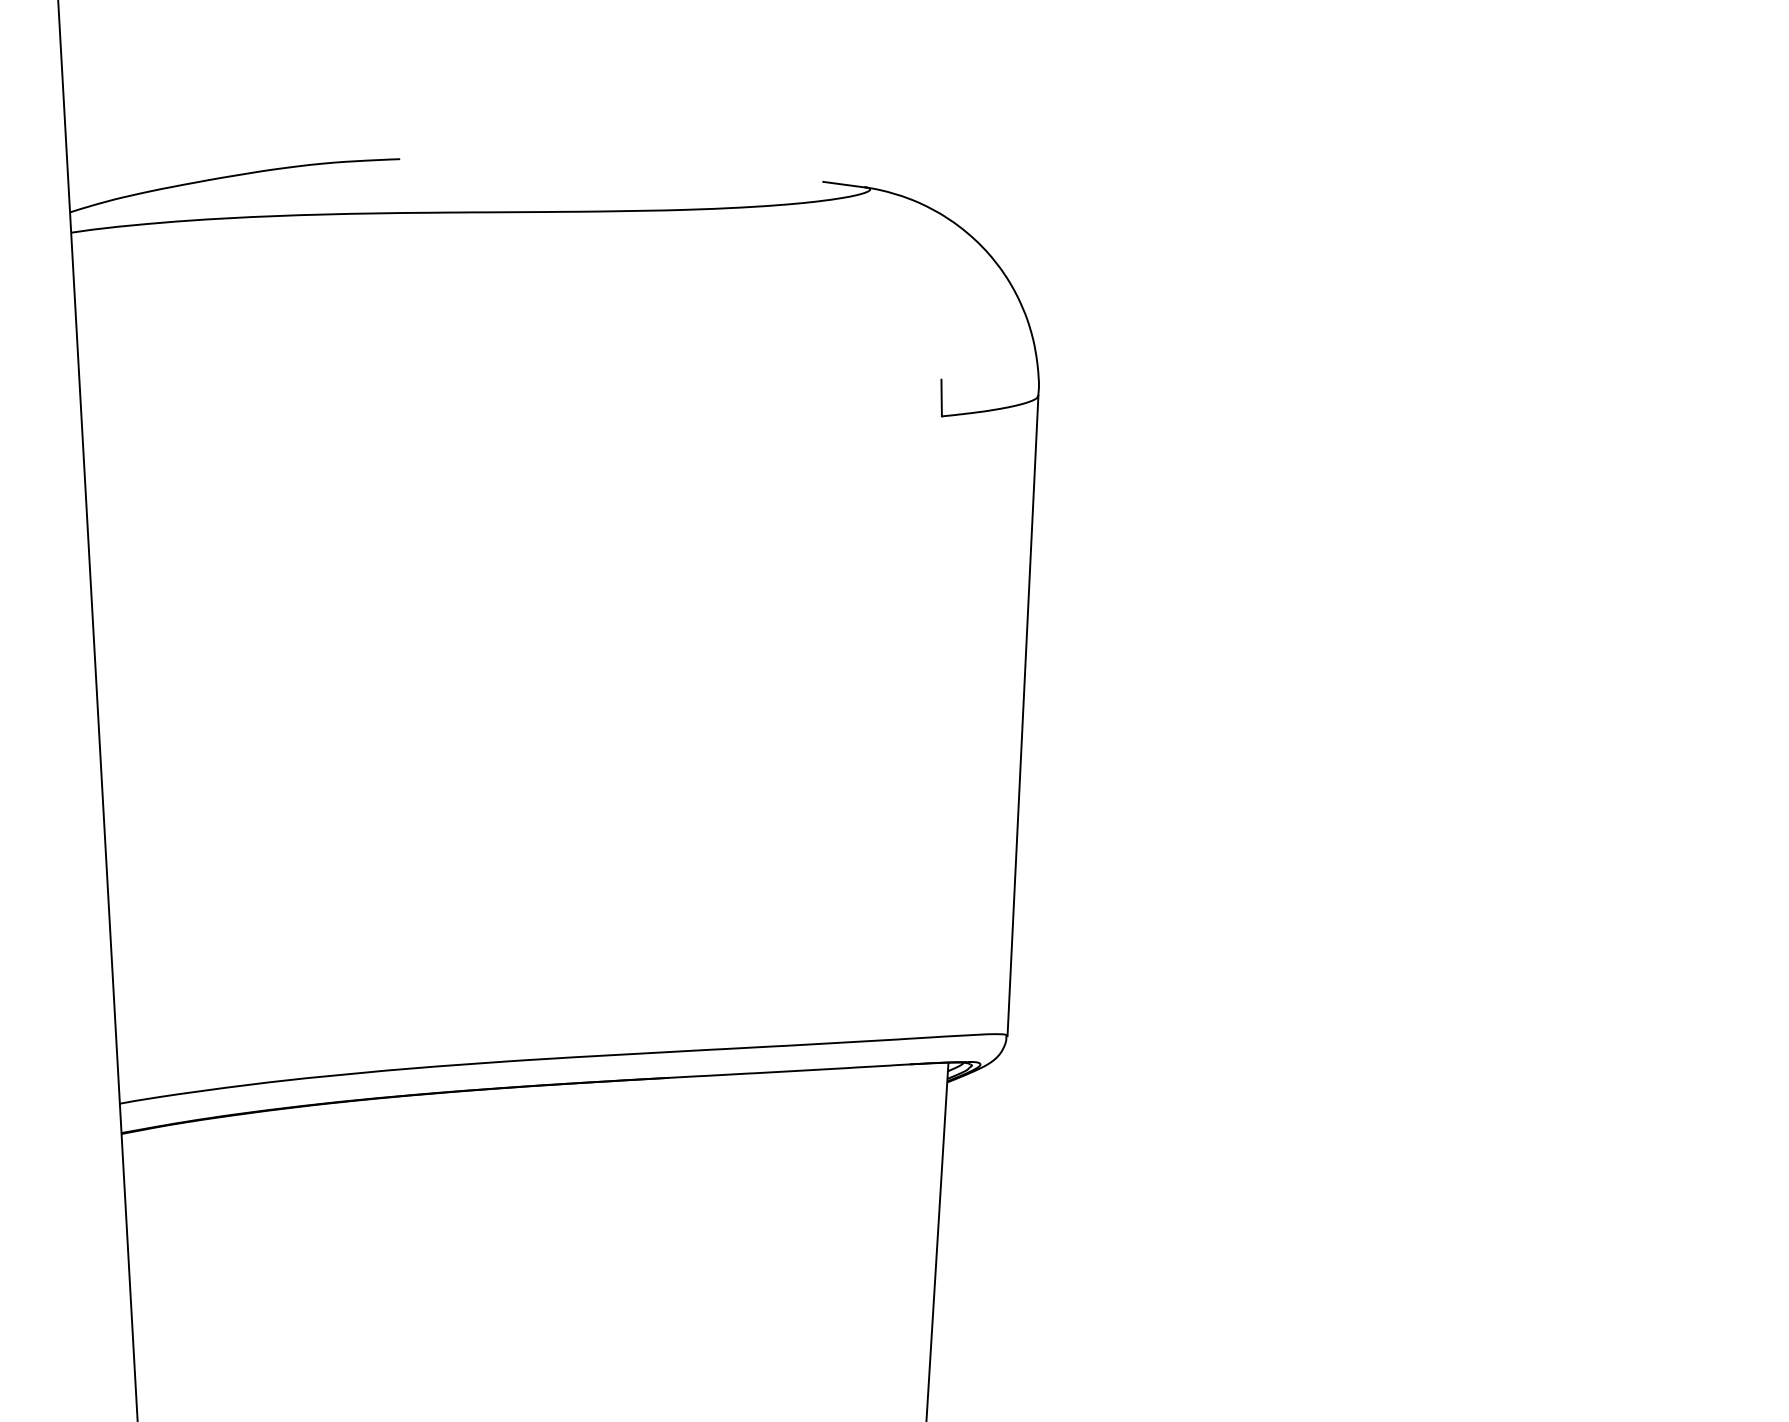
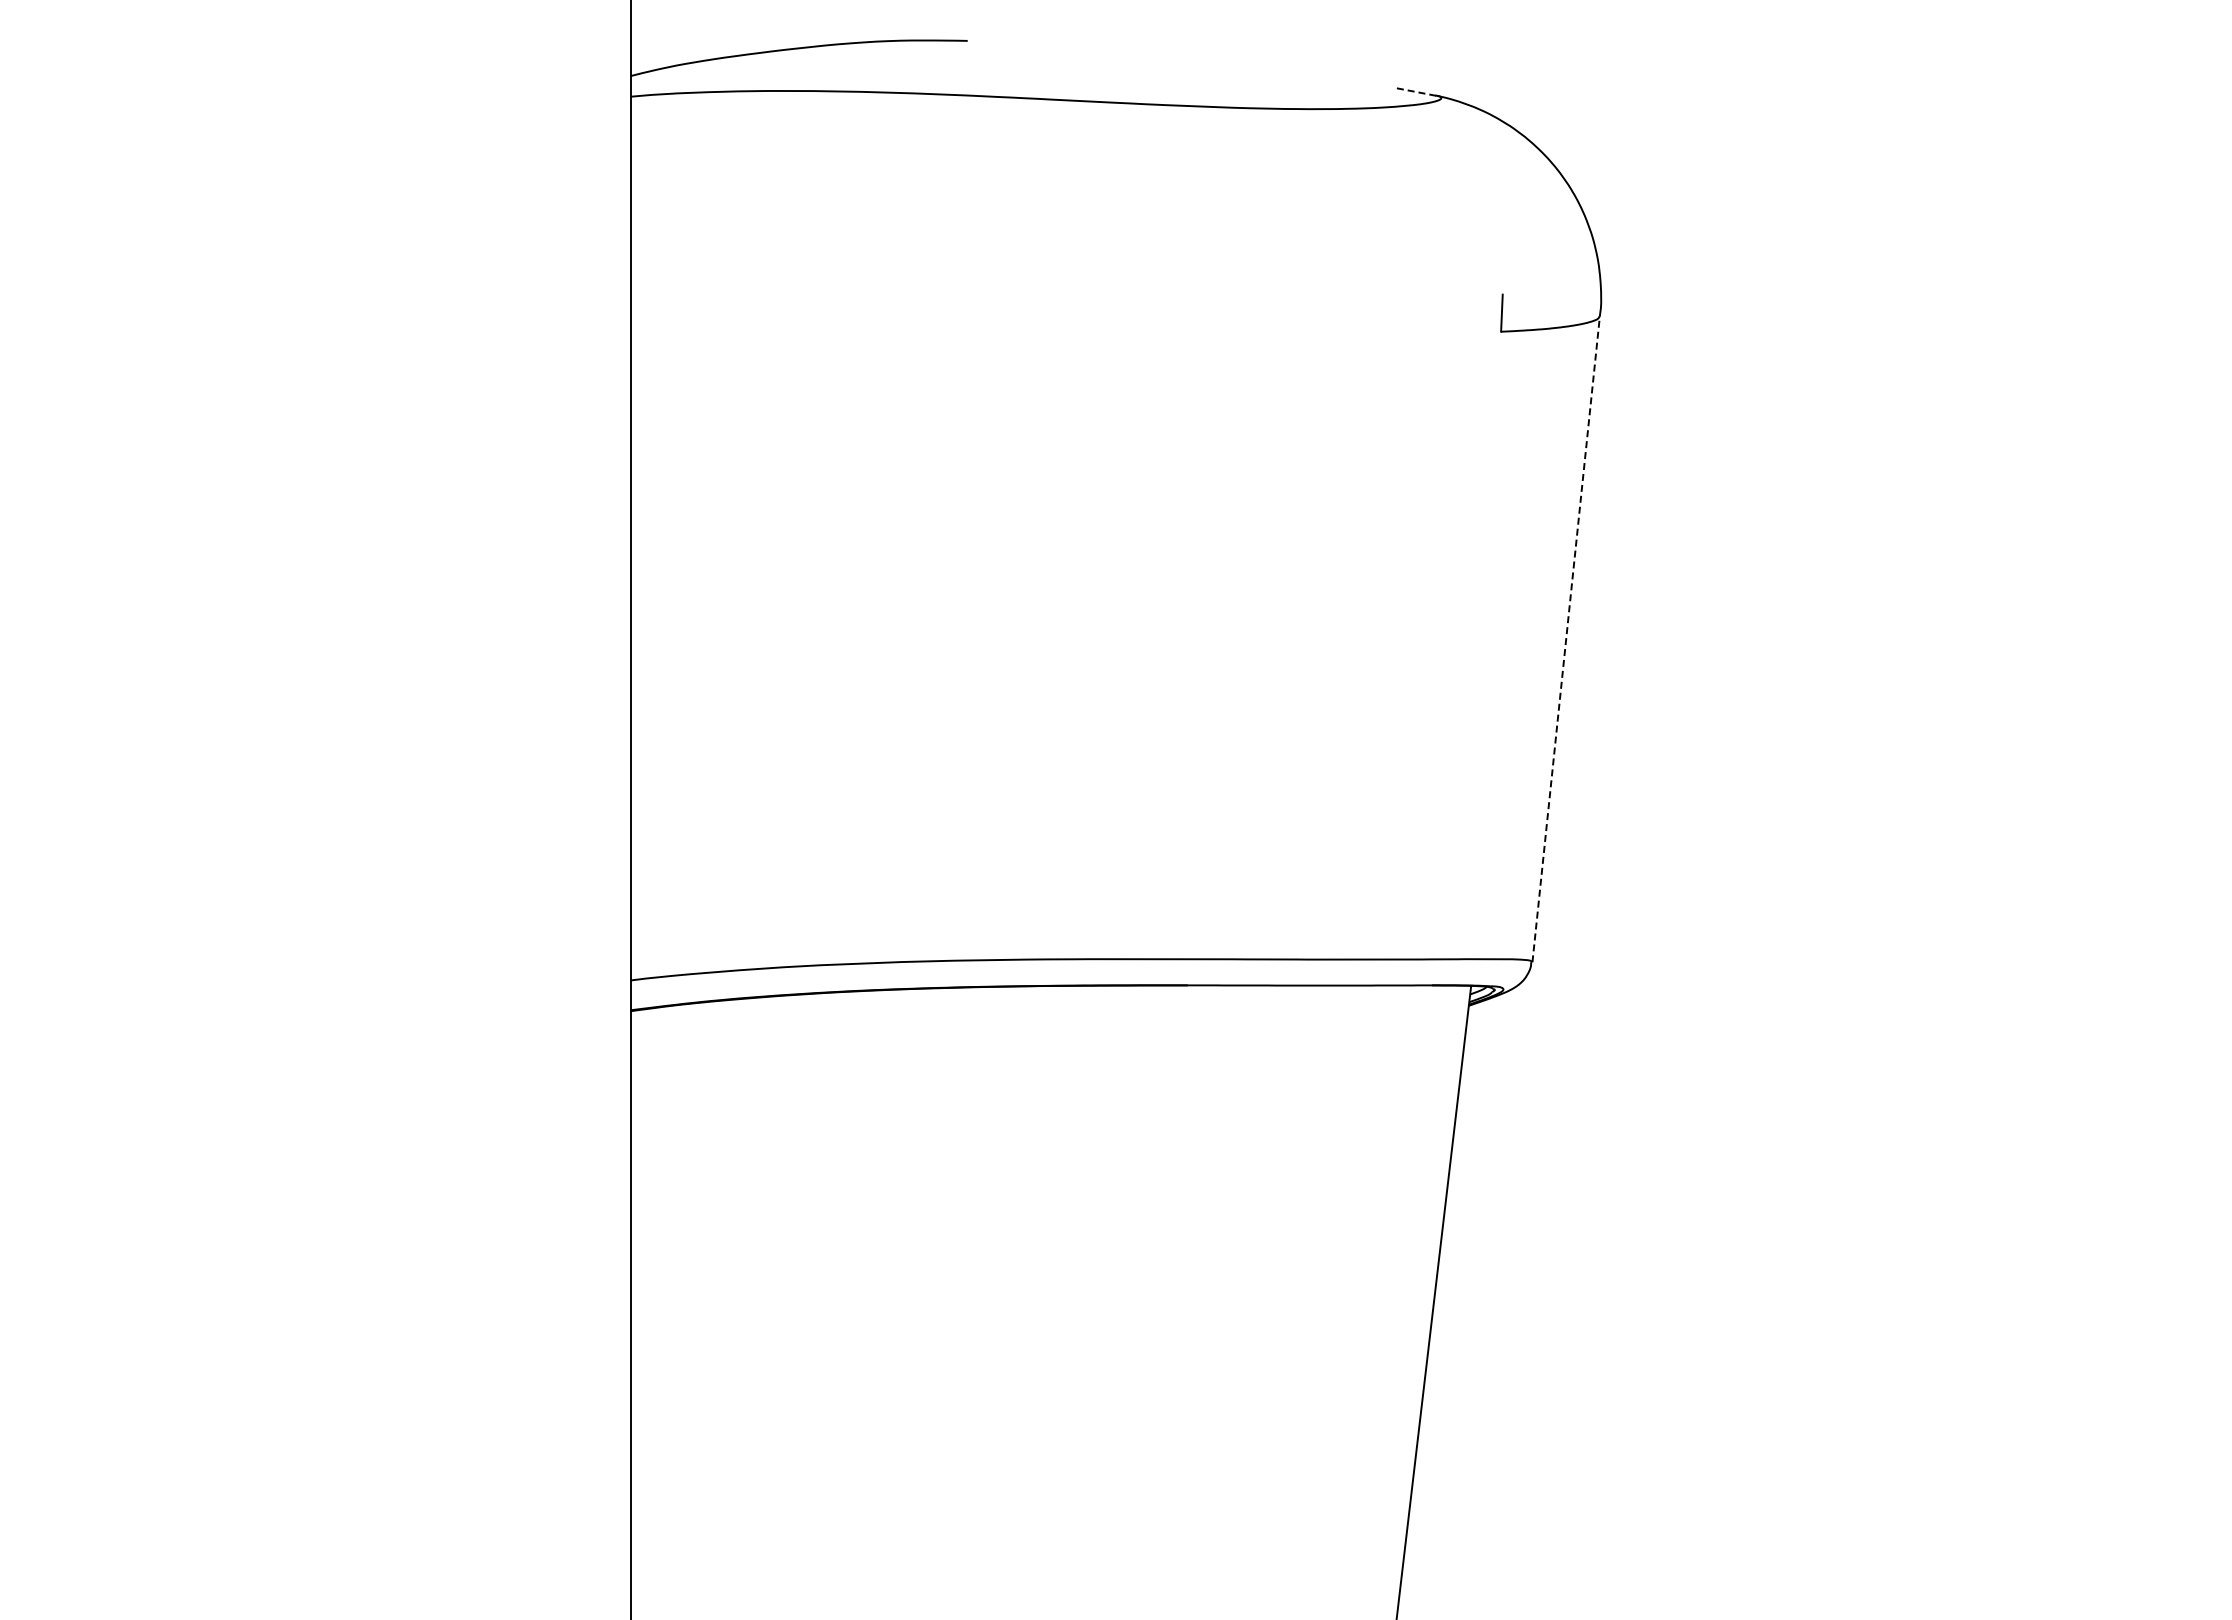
line: (843, 184) -> (1414, 91), solid -> dashed
line: (1023, 716) -> (1566, 639), solid -> dashed

